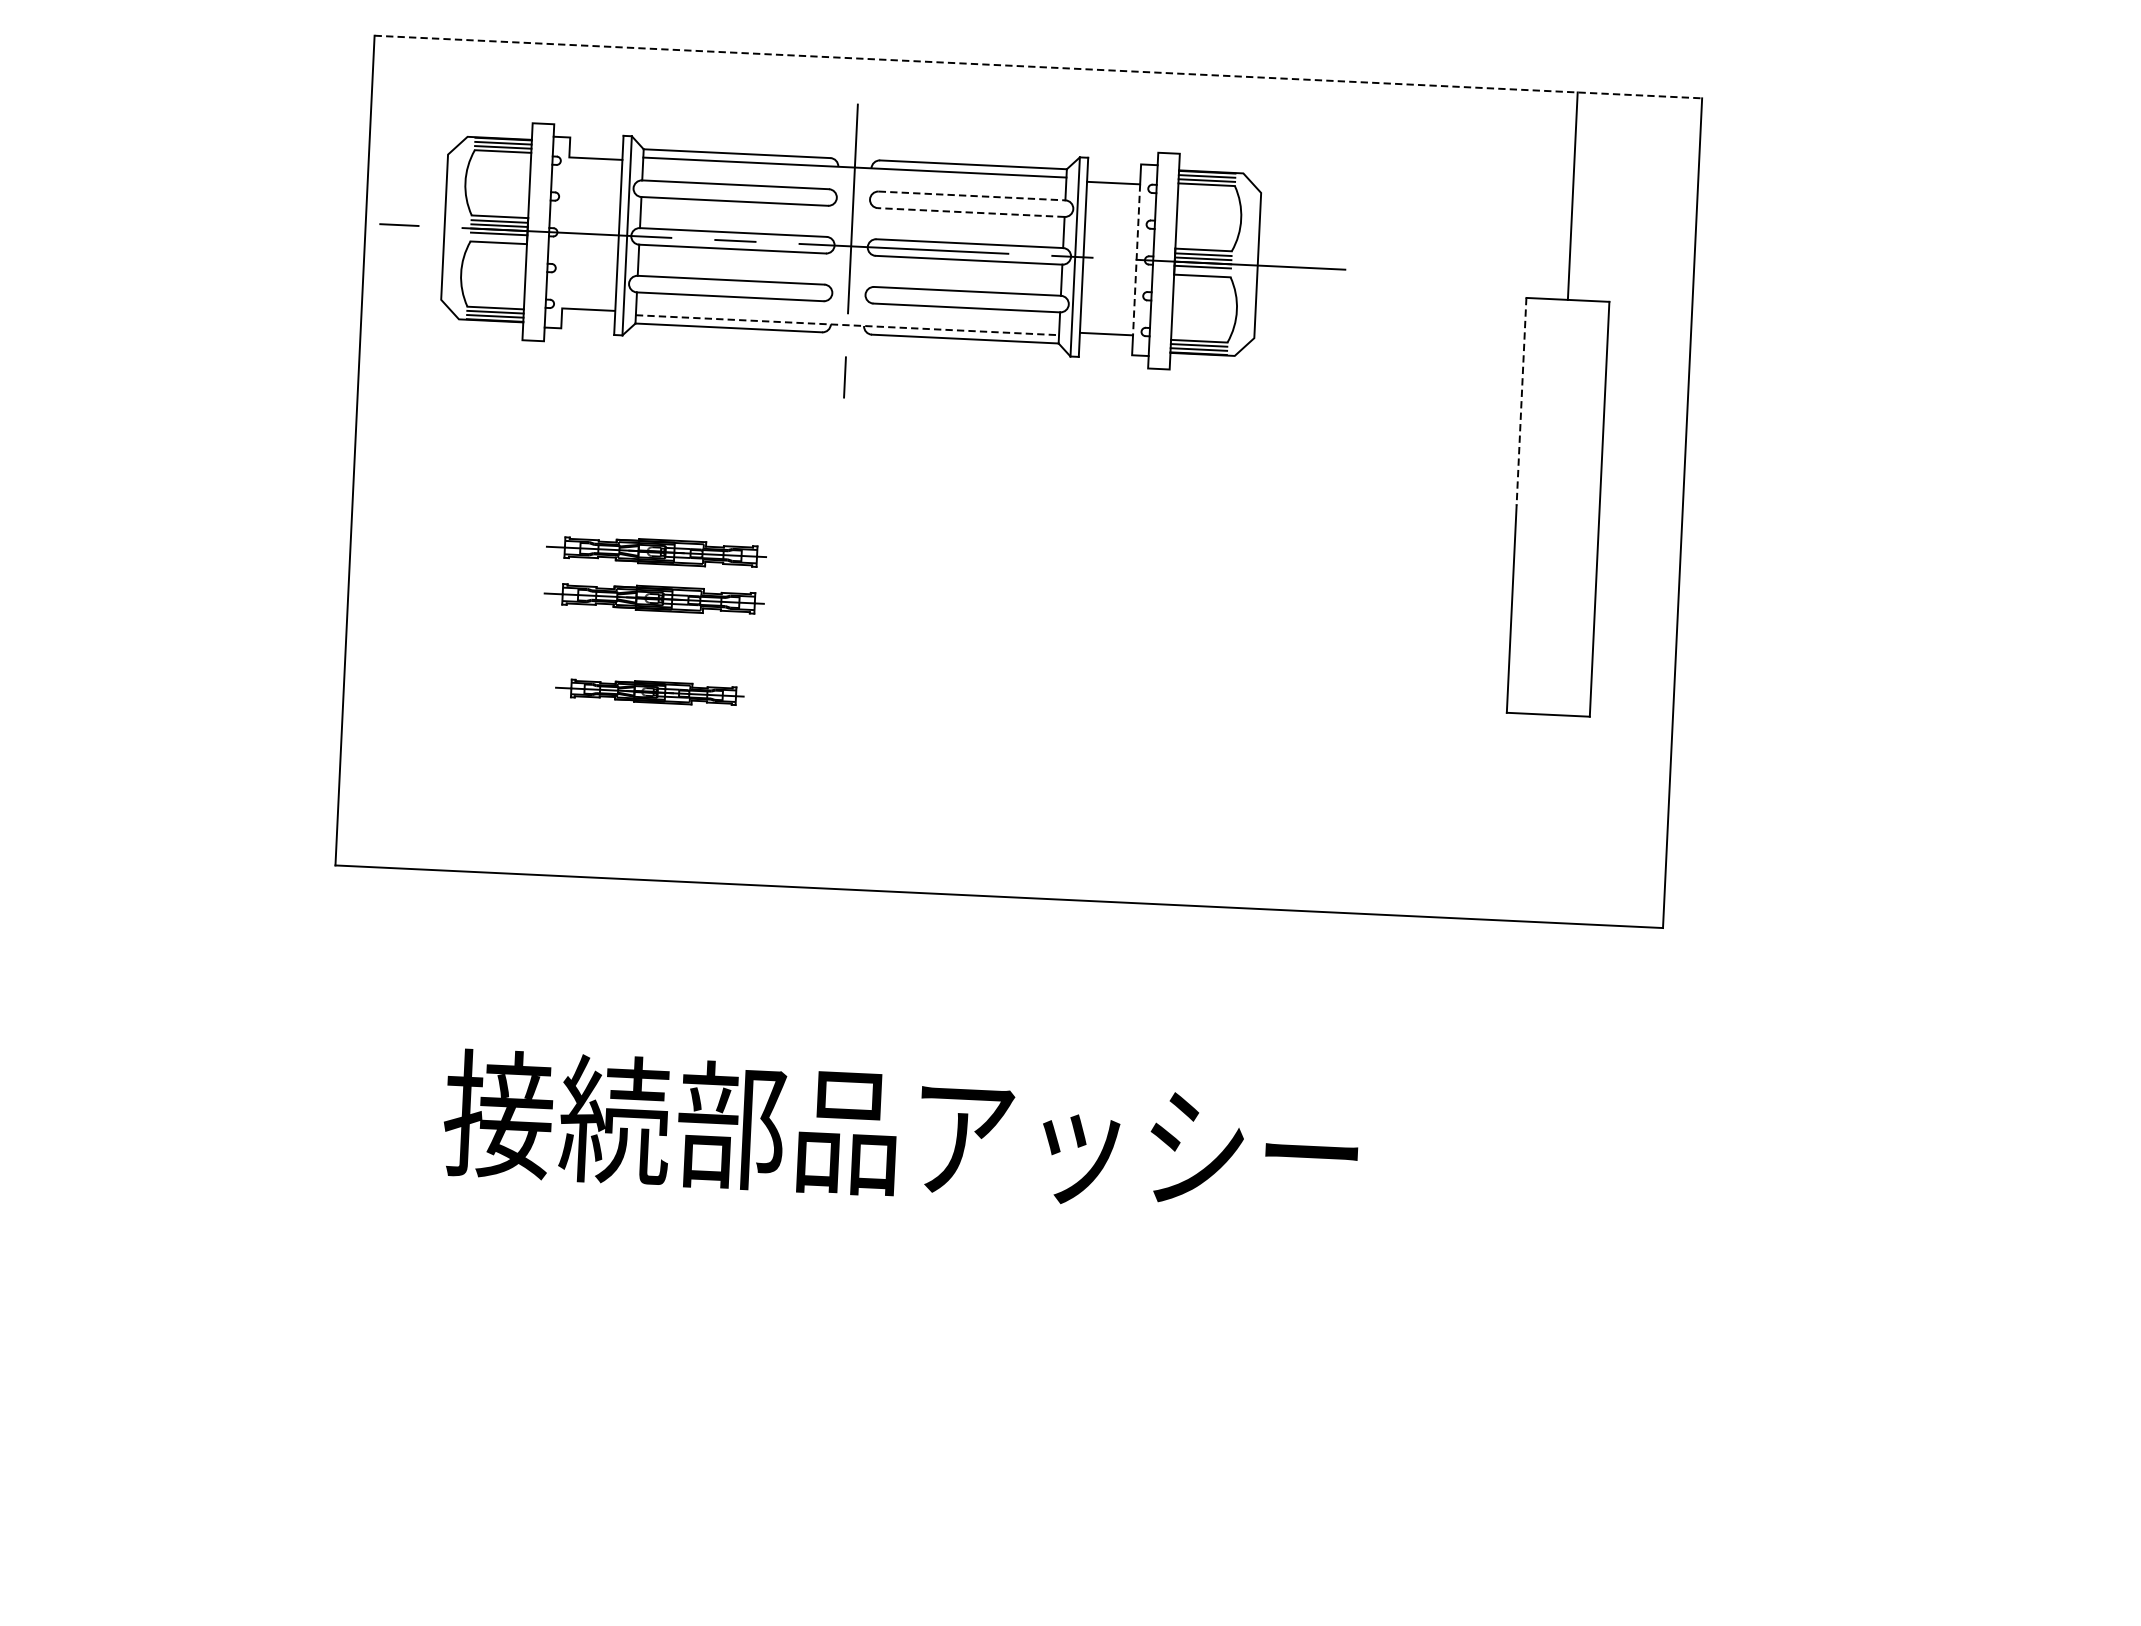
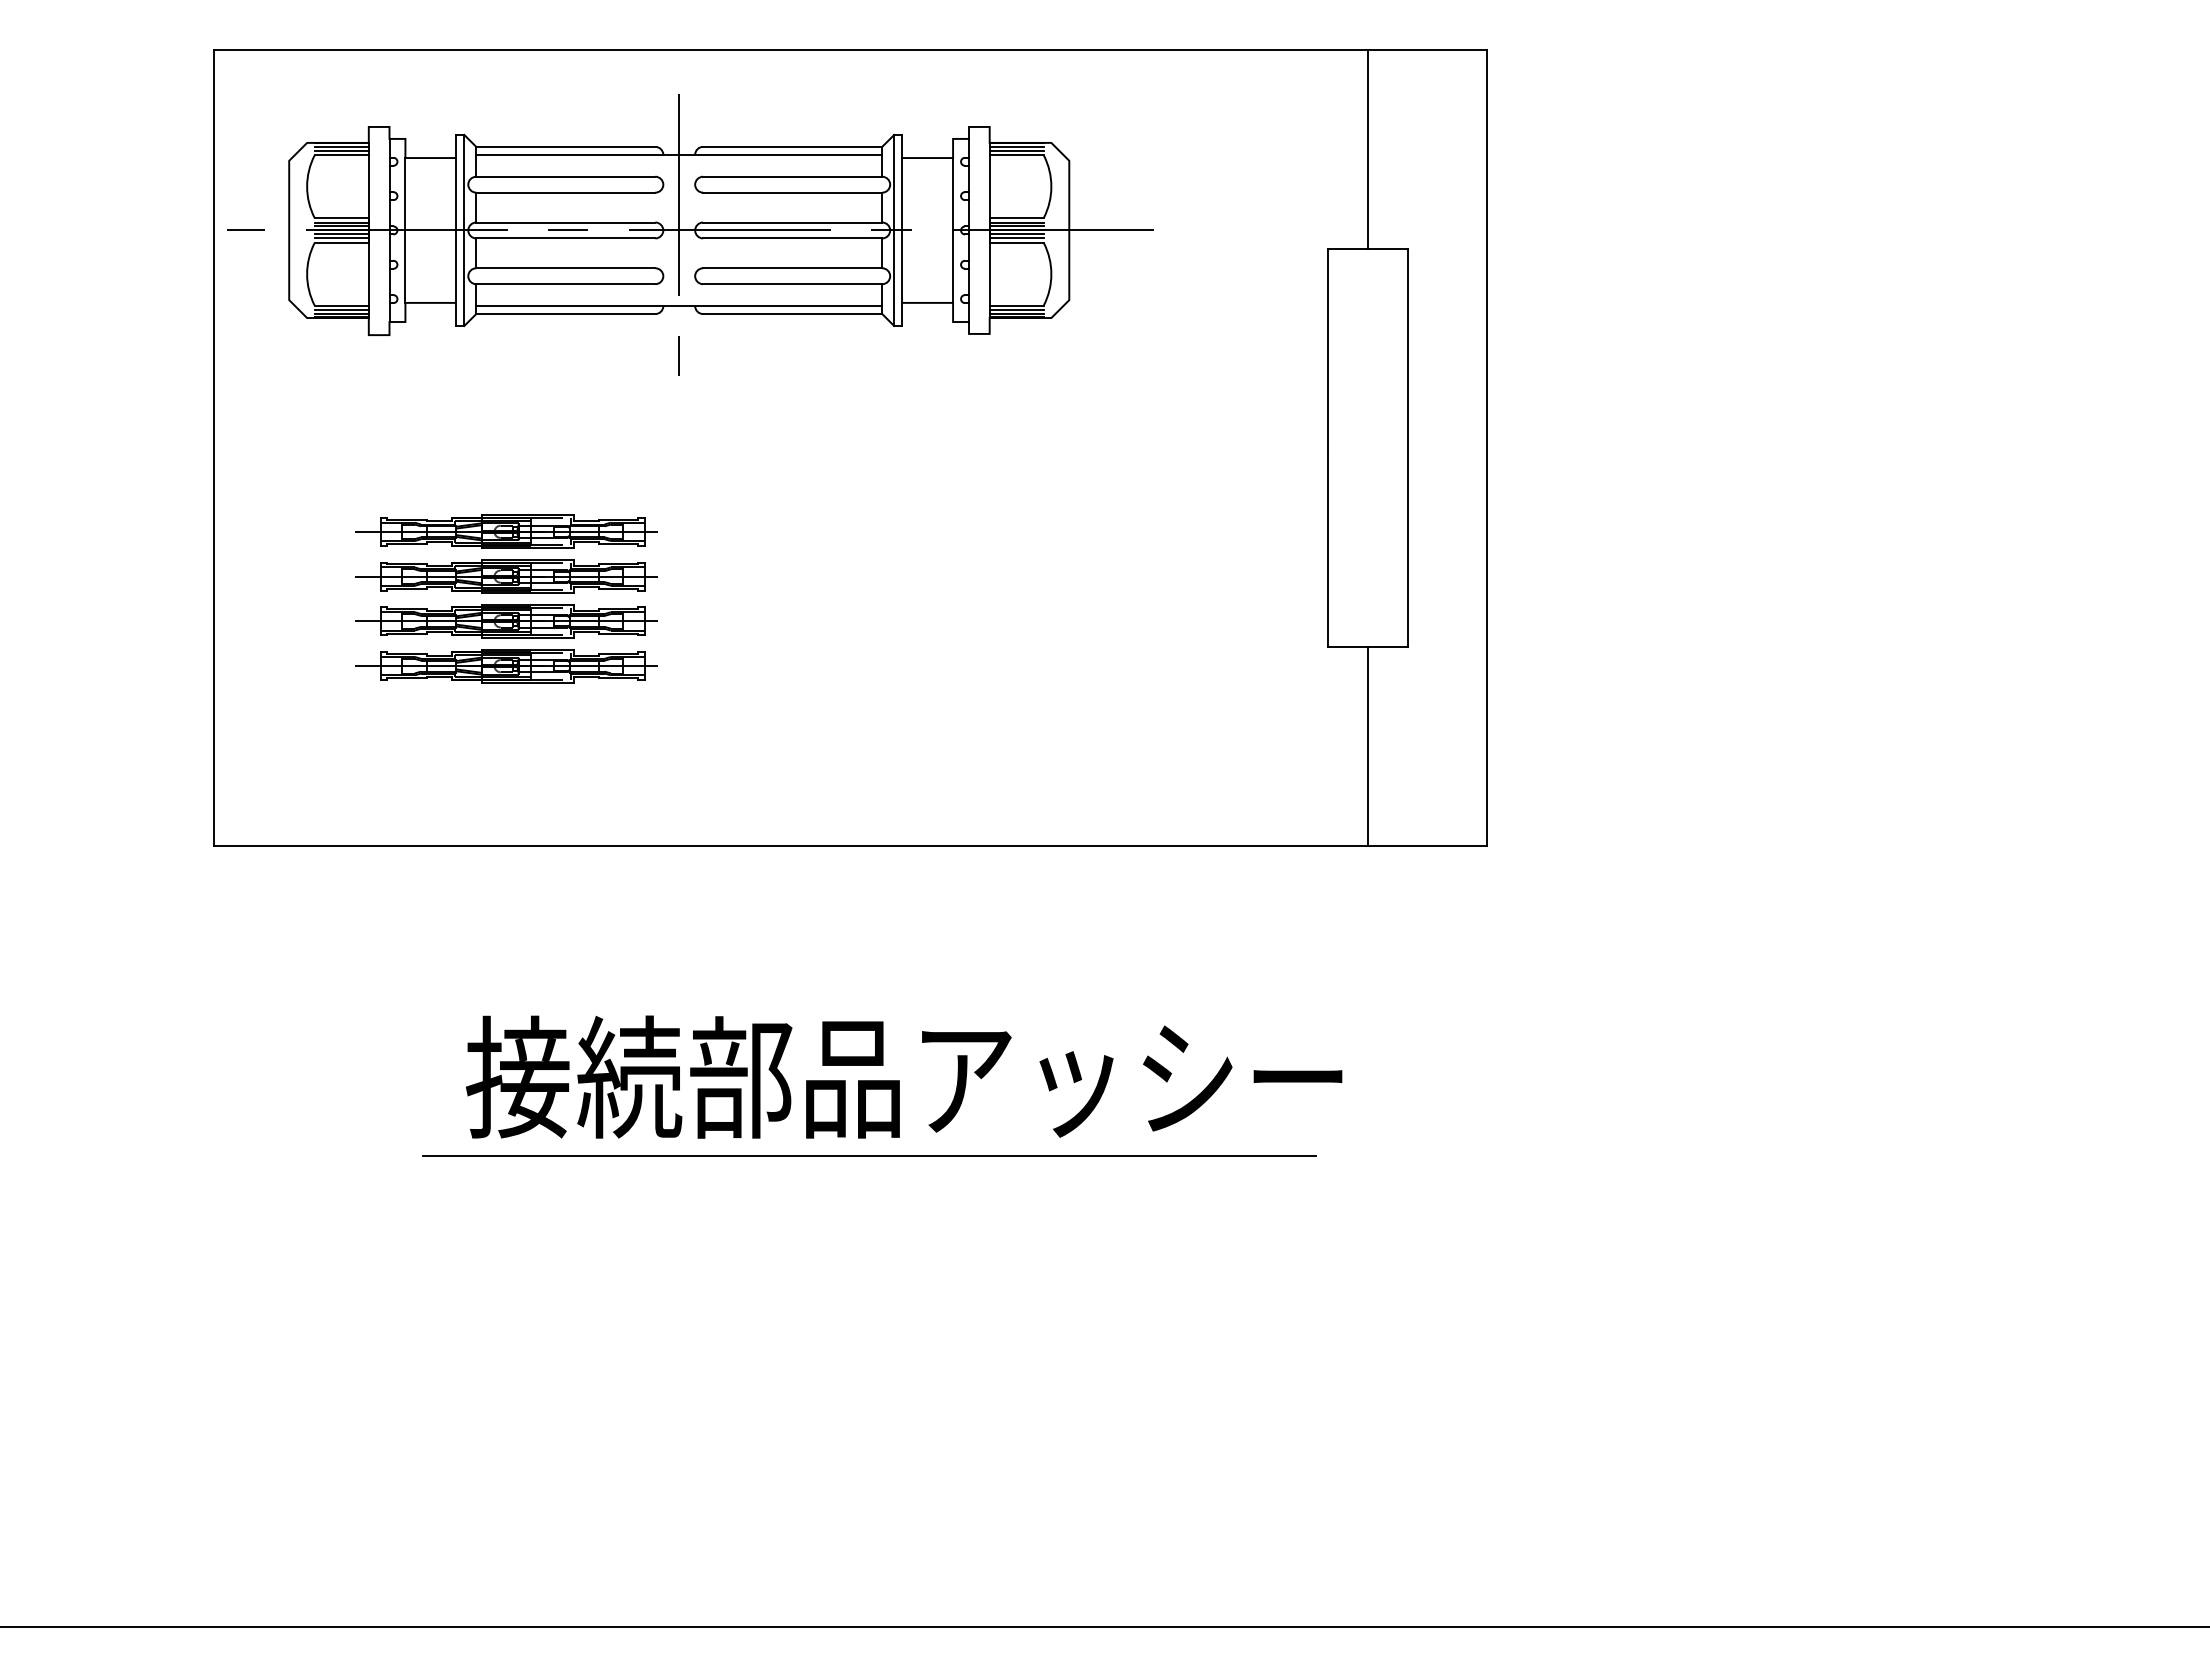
line: (1038, 67) -> (850, 50), dashed -> solid
line: (971, 195) -> (792, 176), dashed -> solid
line: (971, 212) -> (792, 192), dashed -> solid
line: (565, 232) -> (405, 230), added
line: (498, 238) -> (341, 238), added
line: (1137, 259) -> (953, 230), dashed -> solid
line: (1202, 271) -> (1016, 238), added
line: (847, 325) -> (679, 306), dashed -> solid
line: (1521, 401) -> (1327, 348), dashed -> solid
part: (656, 551) -> (506, 531), size x1.43
part: (654, 598) -> (506, 576), size x1.43
part: (651, 645) -> (506, 621), added
part: (649, 692) -> (506, 666), size x1.67
line: (1543, 818) -> (1367, 746), added
text: (901, 1132) -> (904, 1076), moved
line: (1004, 1219) -> (869, 1155), added

